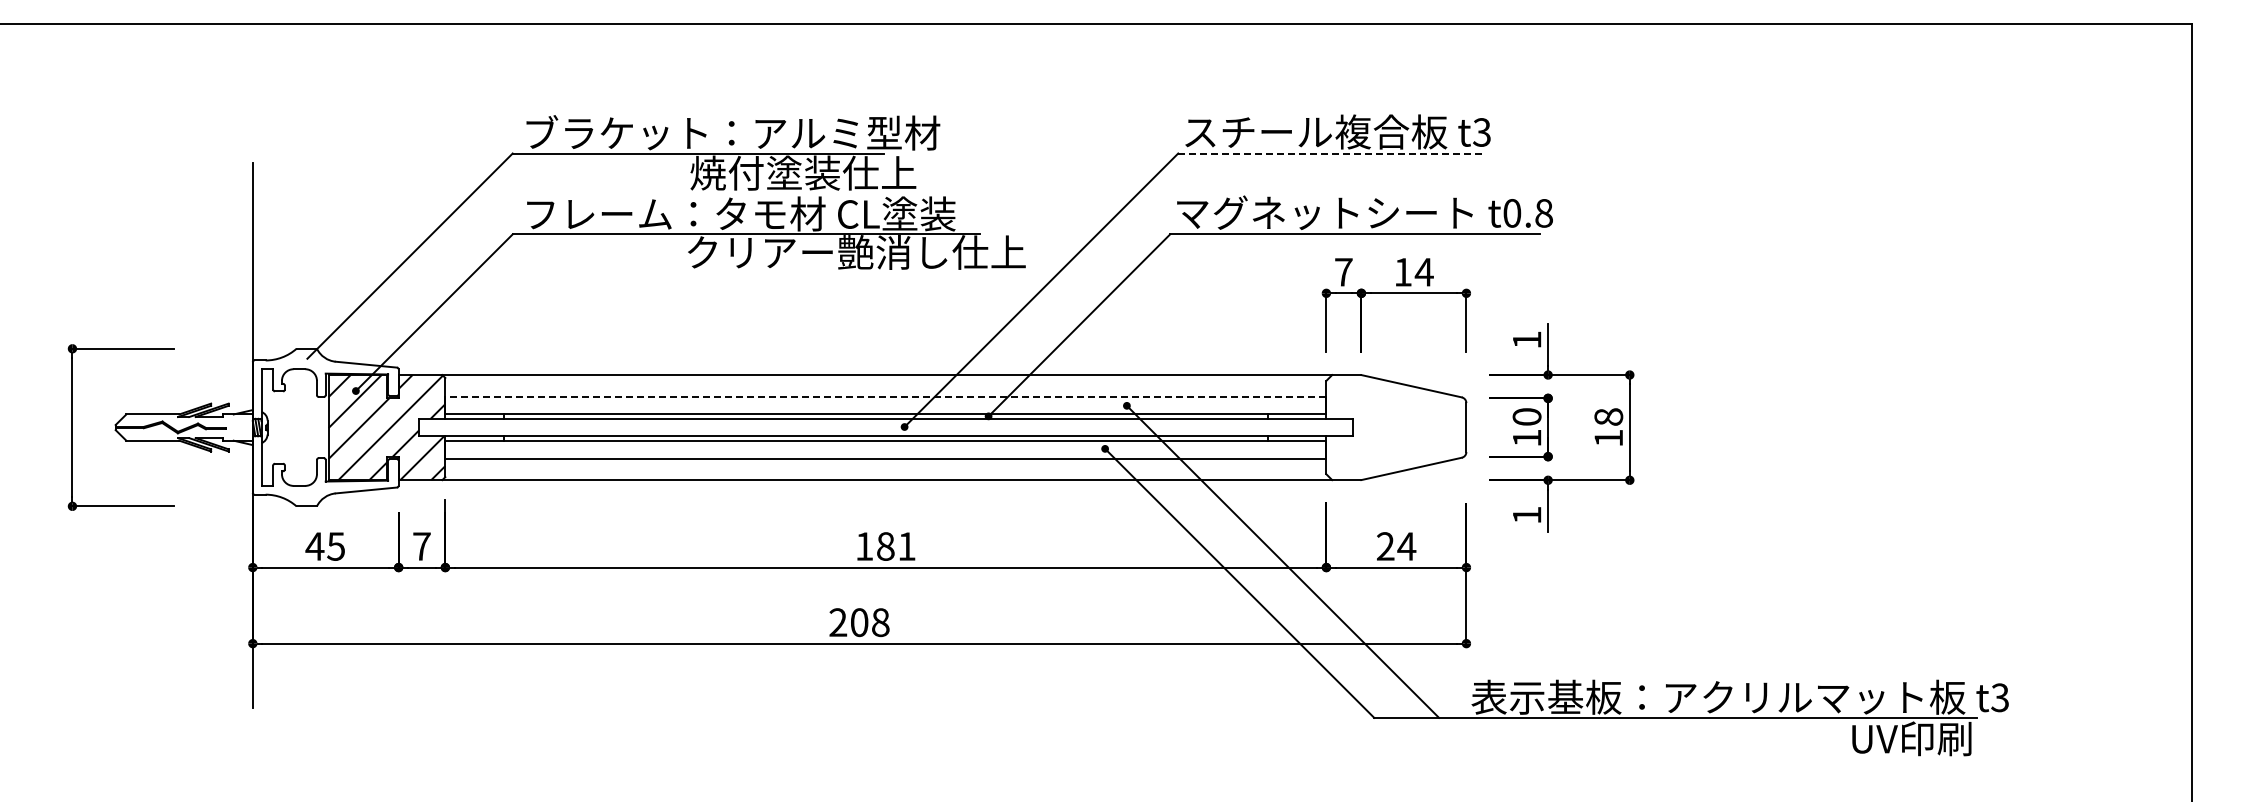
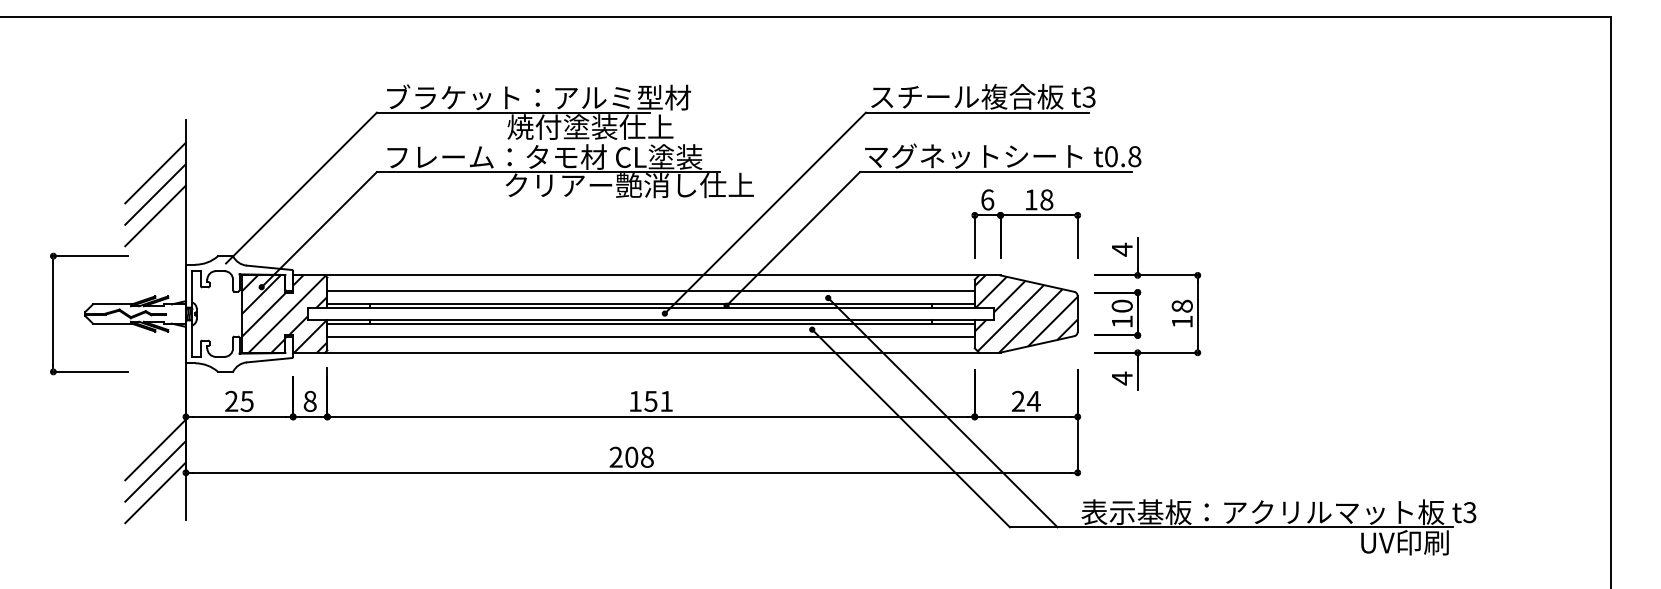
line: (1329, 153) -> (977, 112), dashed -> solid
line: (211, 235) -> (155, 172), added
line: (211, 264) -> (155, 194), added
text: (1343, 271) -> (987, 199), 7 -> 6
text: (1423, 272) -> (1046, 200), 14 -> 18
line: (211, 293) -> (155, 215), added
text: (1527, 339) -> (1122, 249), 1 -> 4
line: (885, 396) -> (650, 291), dashed -> solid
hatch: (1396, 427) -> (1026, 313), added
text: (1527, 515) -> (1122, 378), 1 -> 4
text: (314, 546) -> (231, 401), 45 -> 25
text: (421, 546) -> (309, 401), 7 -> 8
text: (885, 546) -> (650, 401), 181 -> 151
line: (211, 612) -> (155, 449), added
line: (211, 641) -> (155, 471), added
line: (211, 670) -> (155, 492), added

